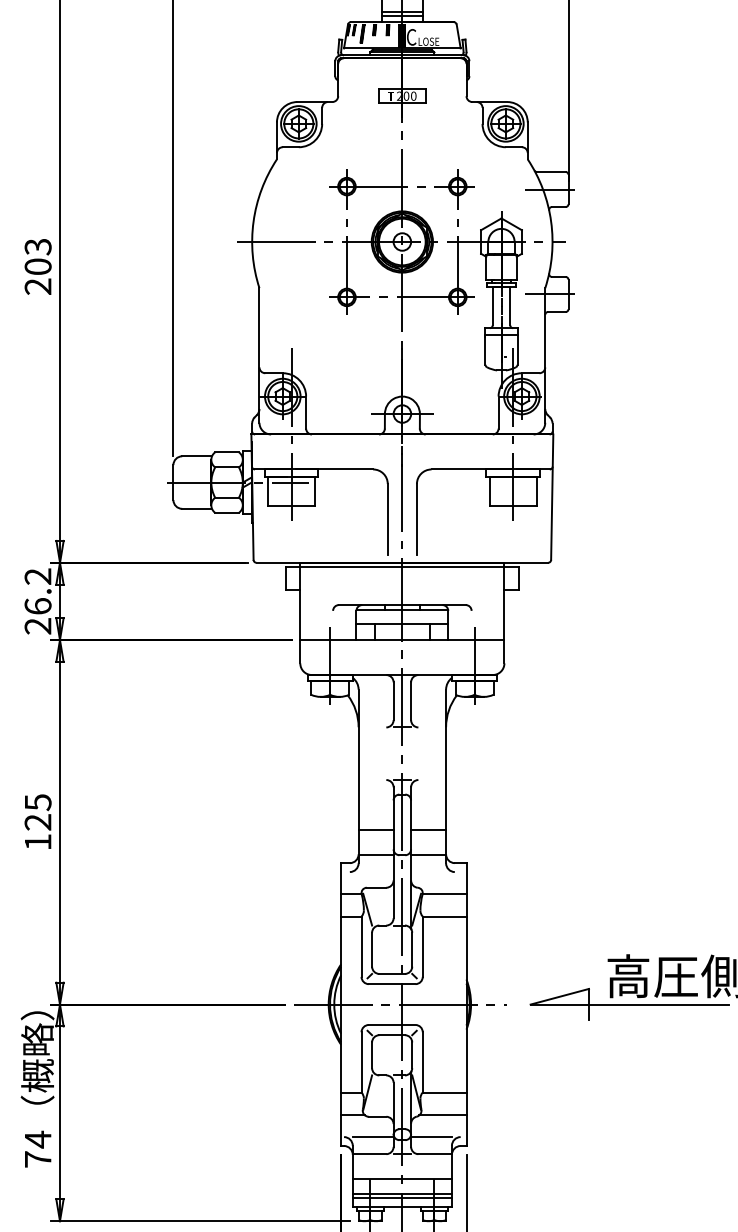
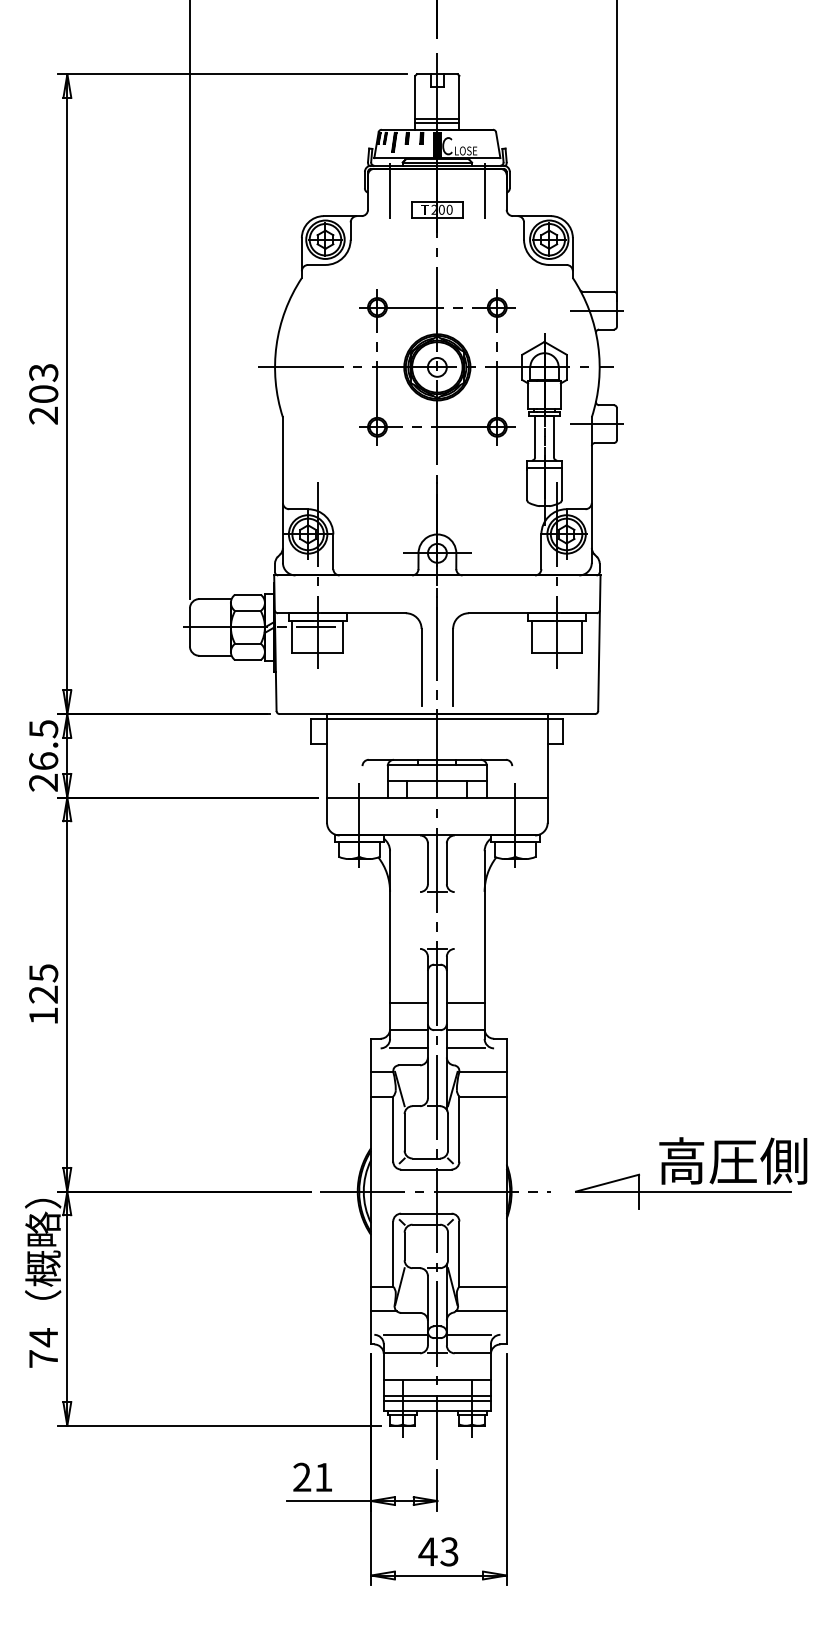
line: (358, 78) -> (390, 190), added
line: (445, 78) -> (484, 190), added
text: (37, 577) -> (43, 729), 26.2 -> 26.5
line: (375, 872) -> (408, 1048), added
line: (428, 872) -> (465, 1048), added

